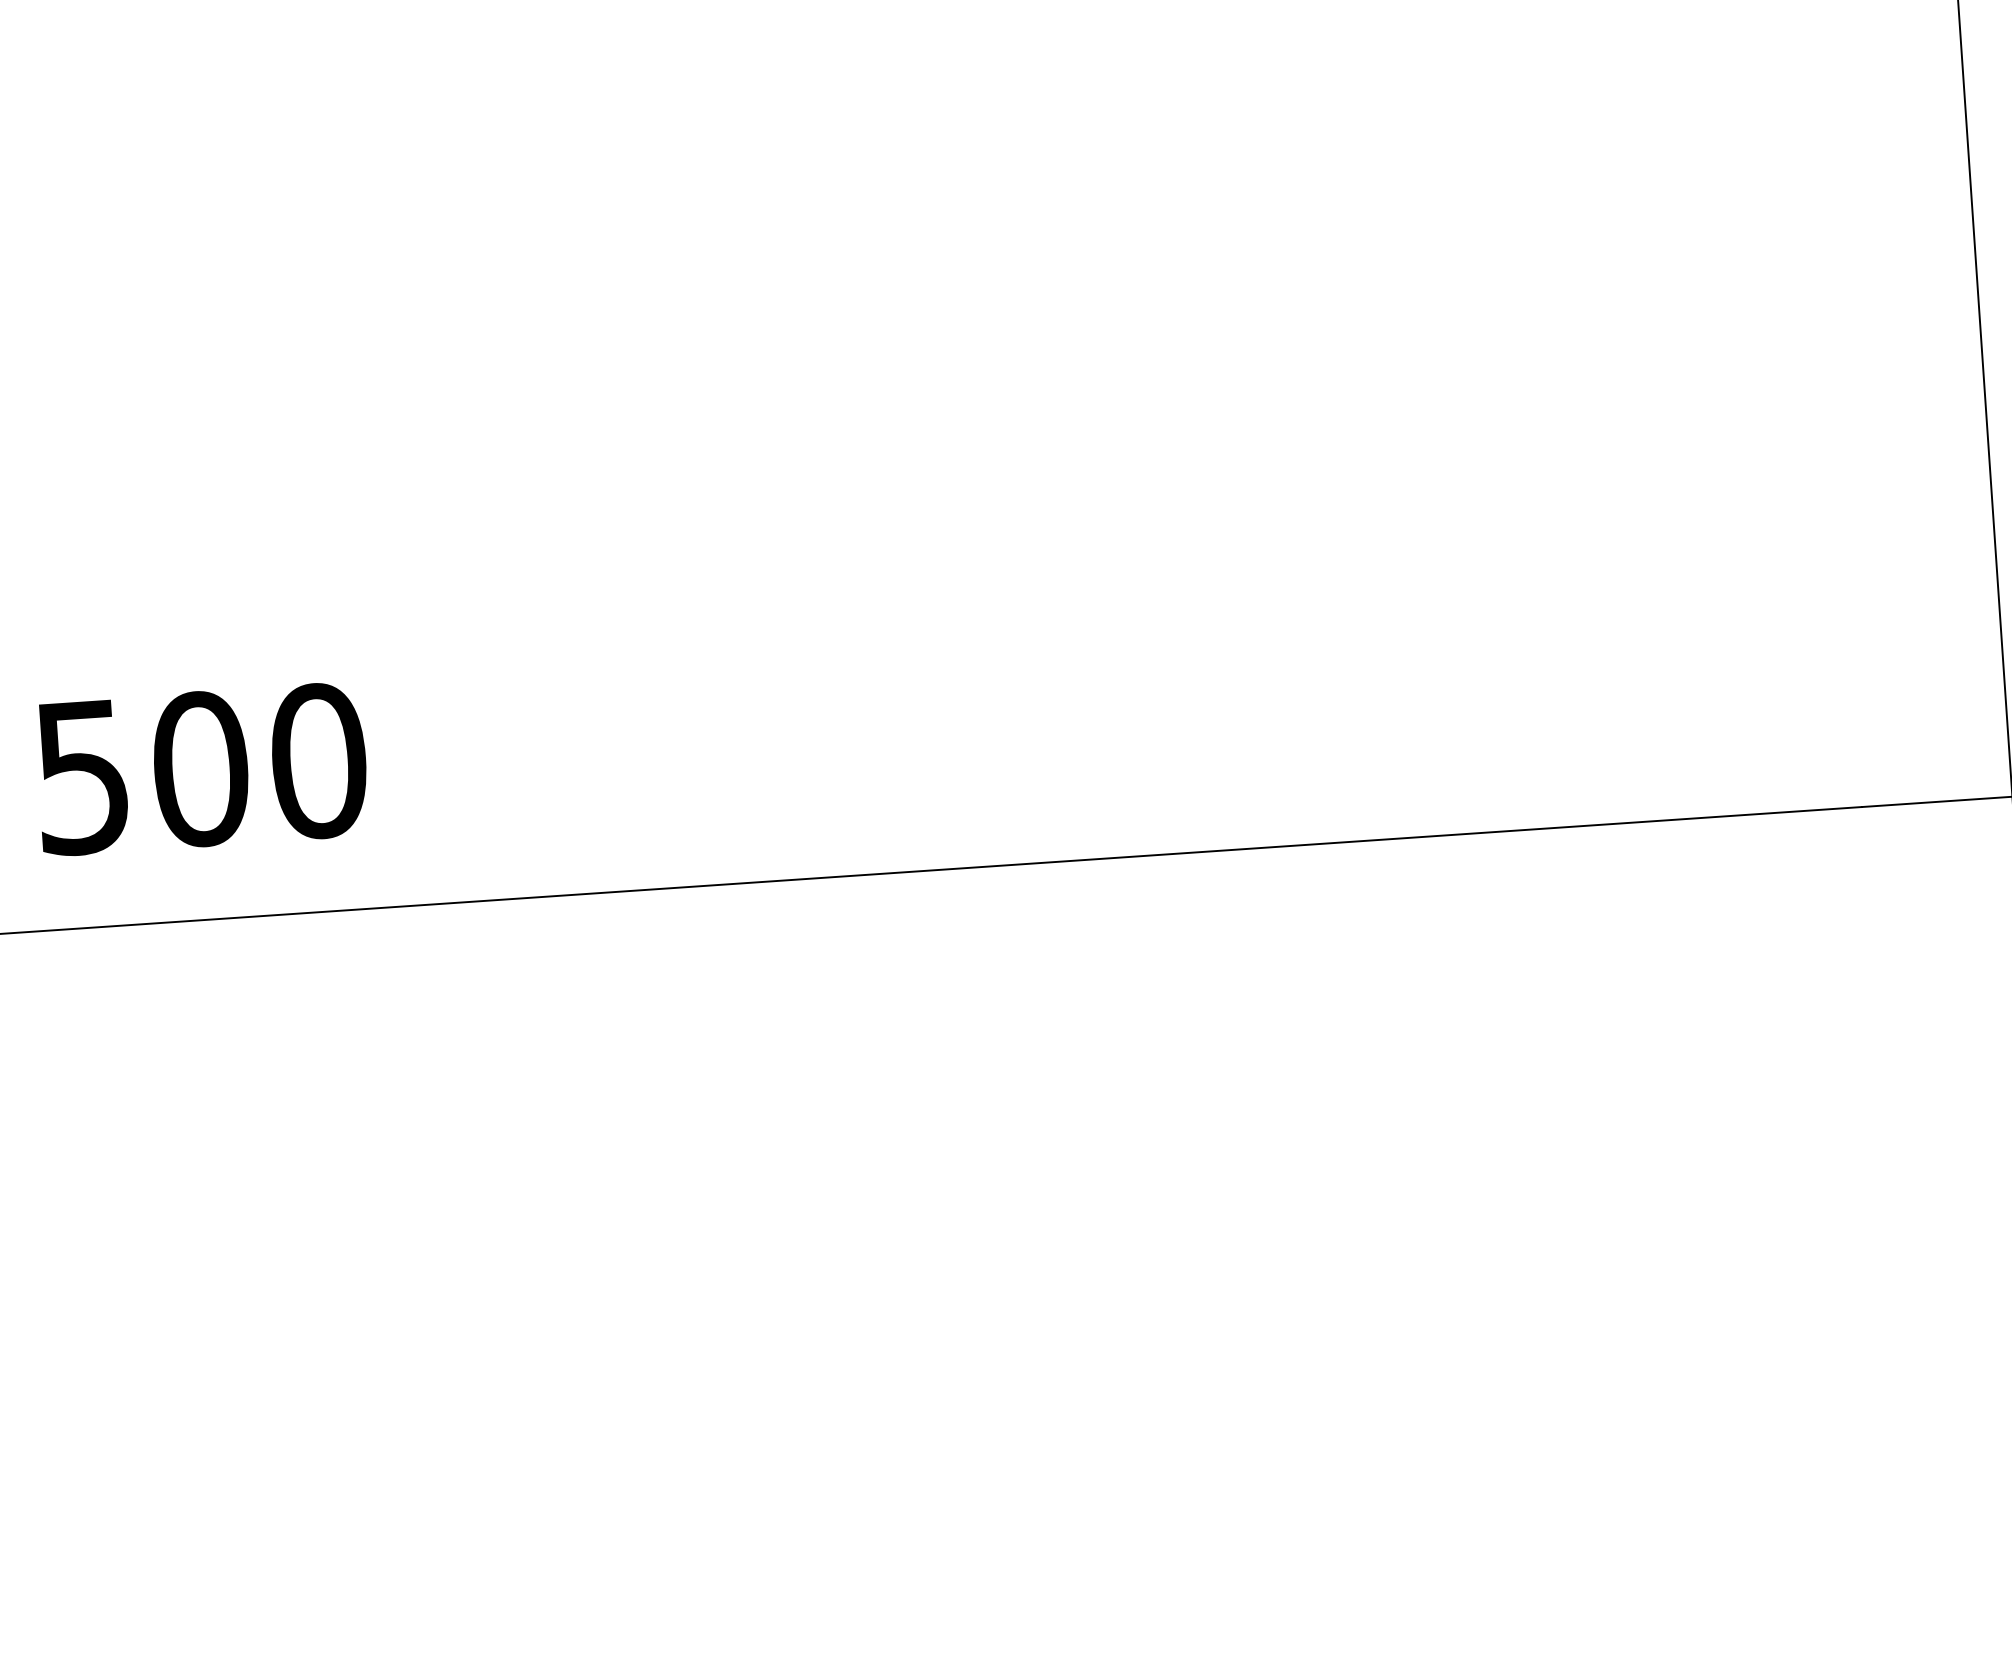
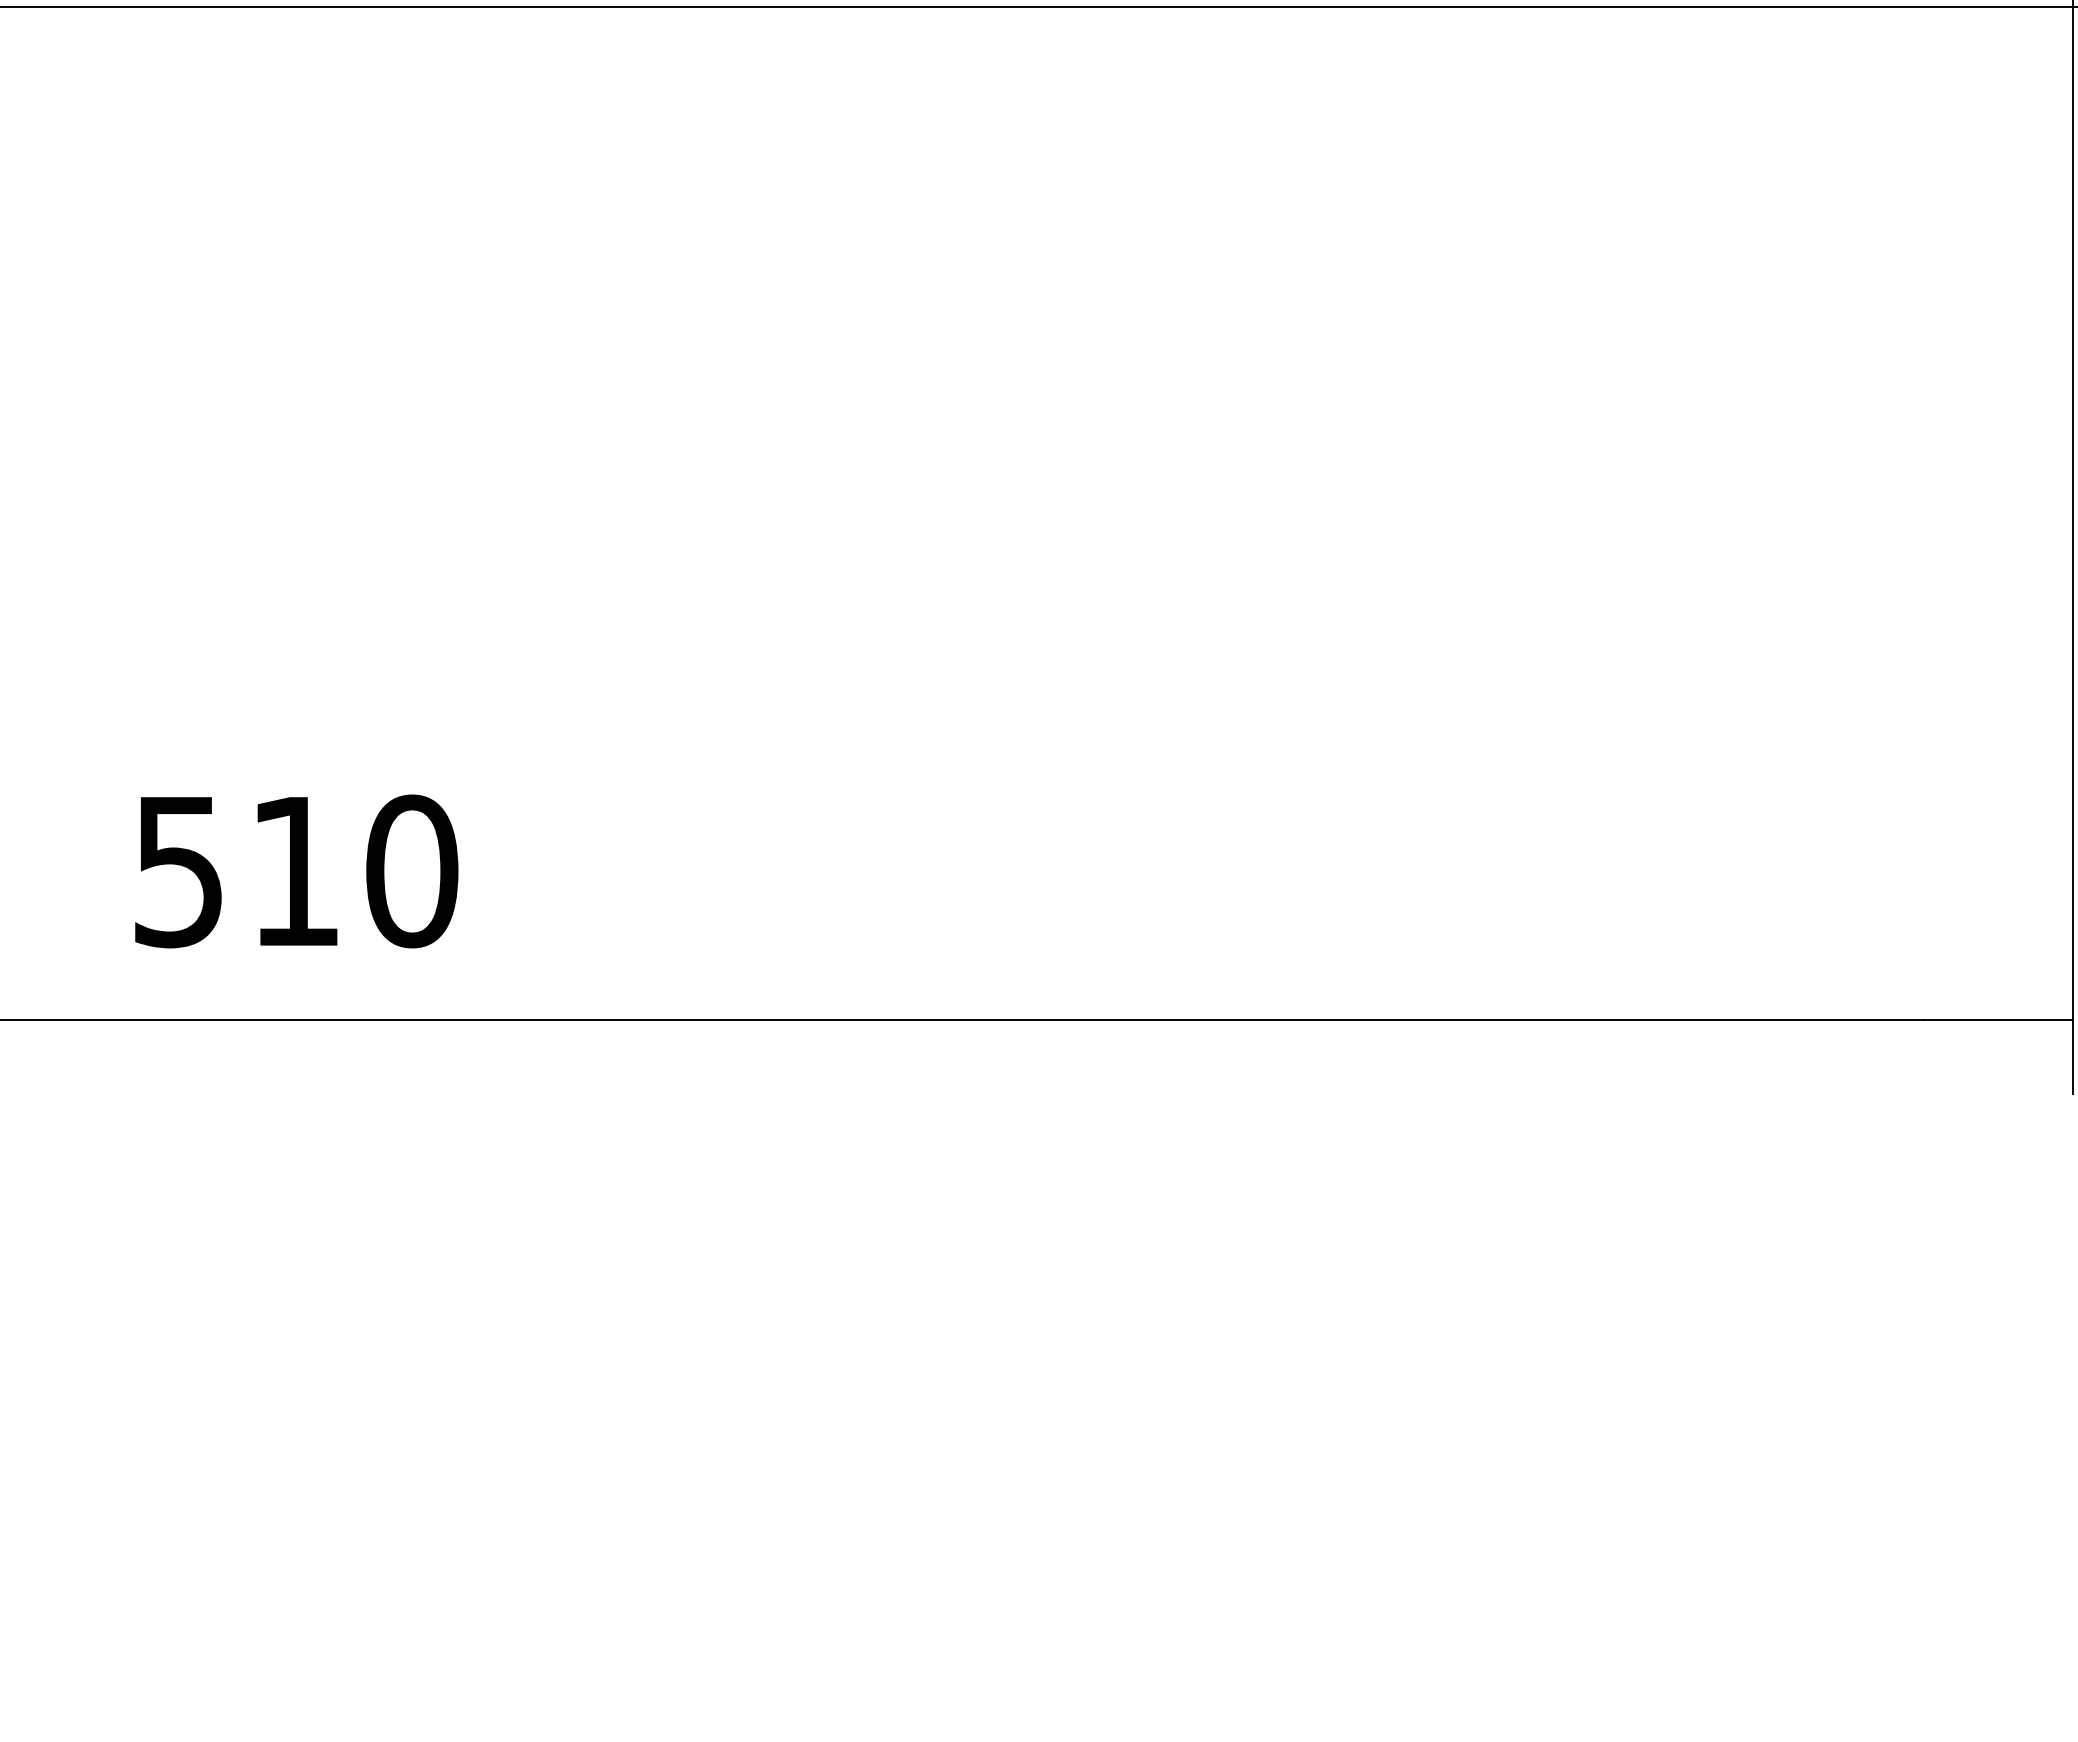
text: (200, 769) -> (295, 871), 500 -> 510

